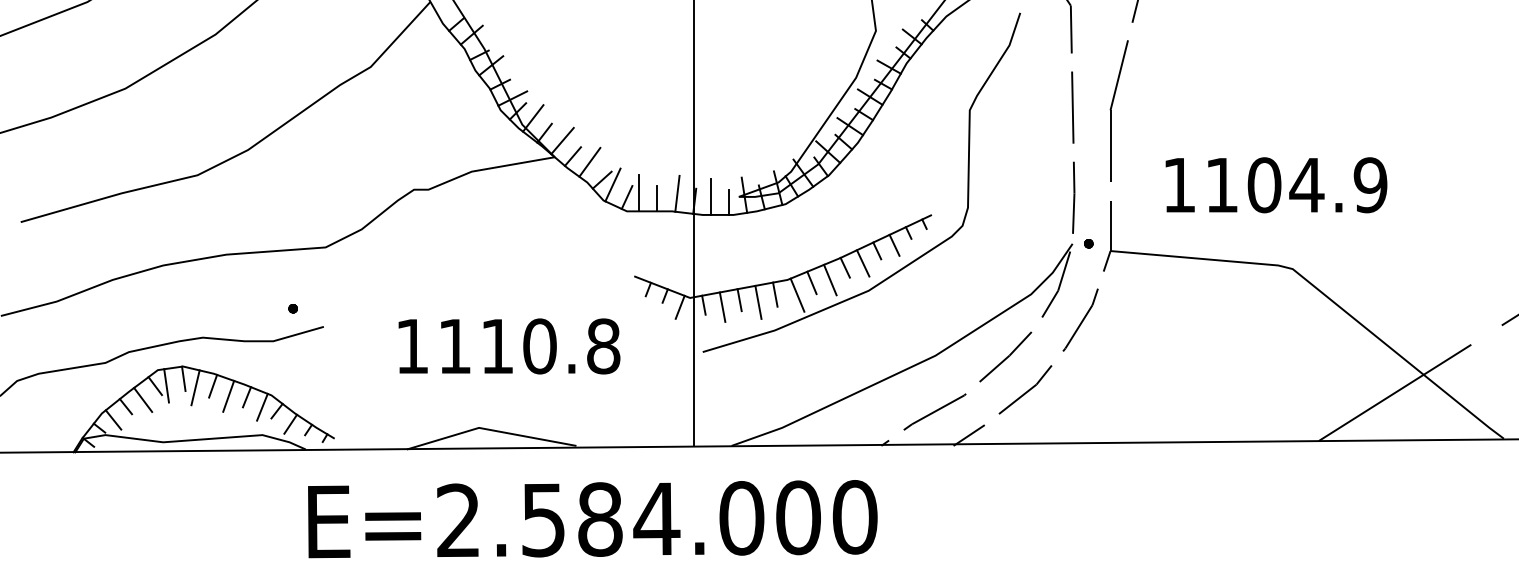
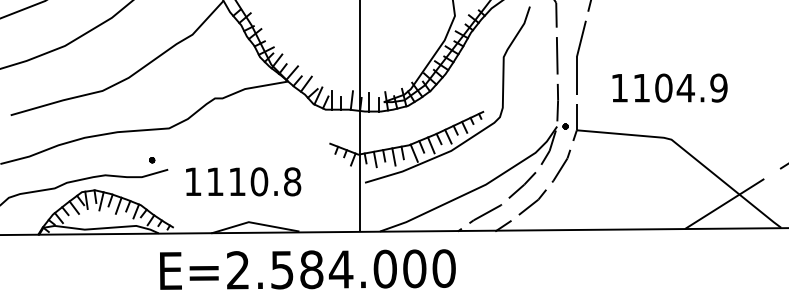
text: (1275, 184) -> (669, 87), moved
text: (509, 345) -> (243, 181), moved

